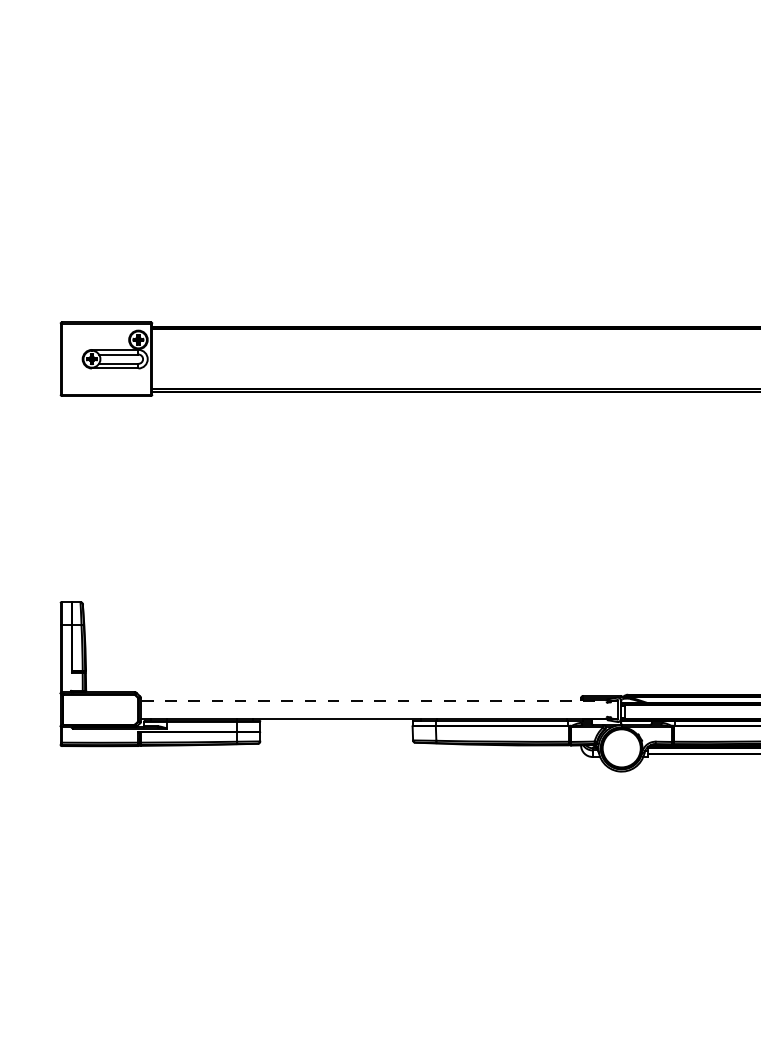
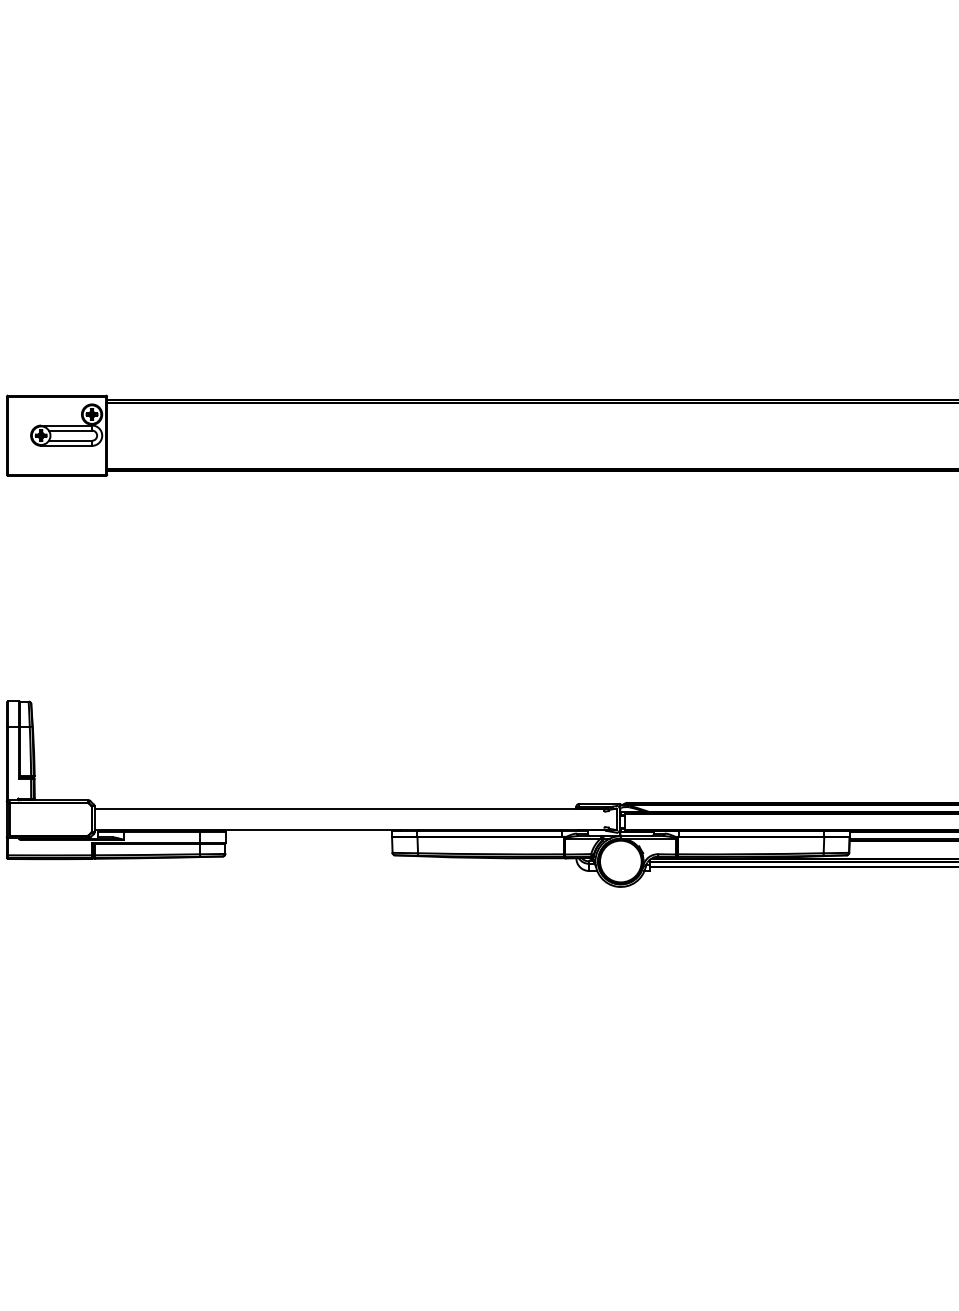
line: (379, 700) -> (355, 809), dashed -> solid

